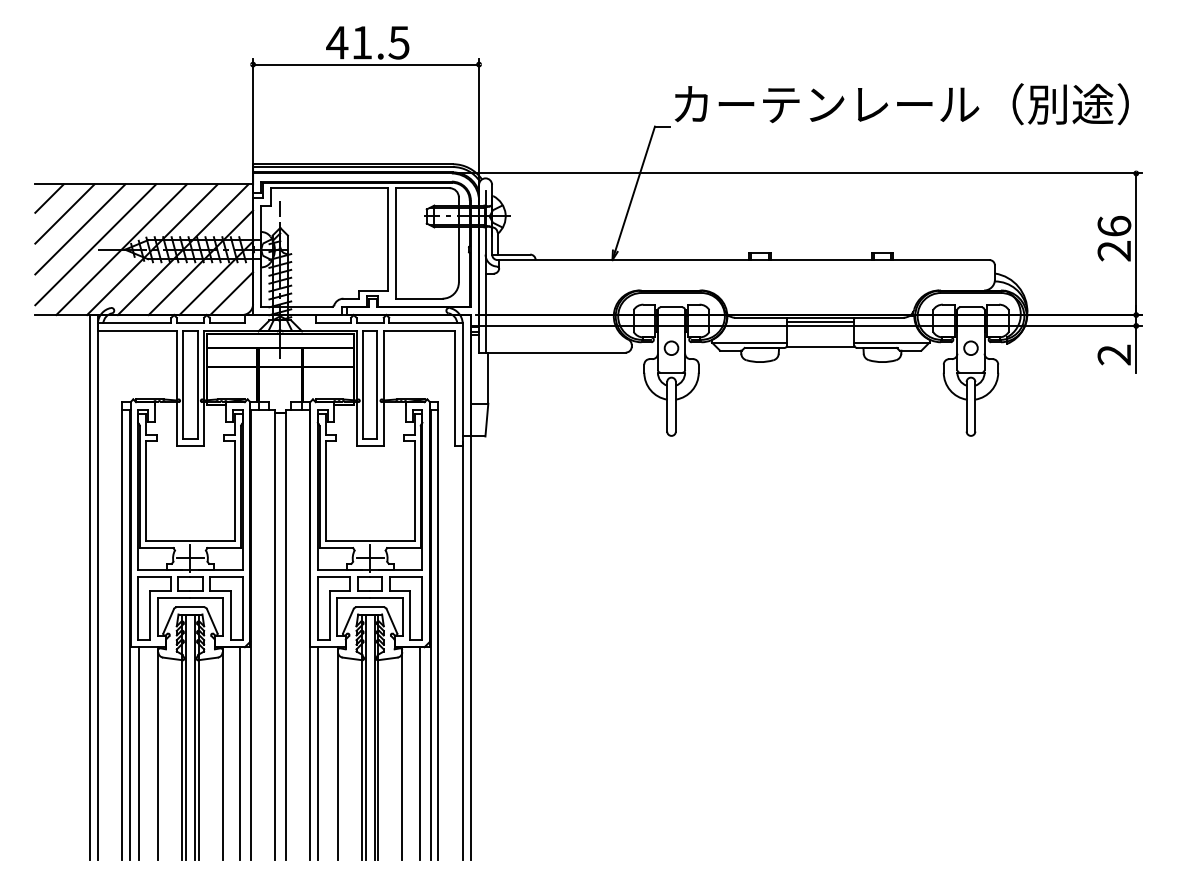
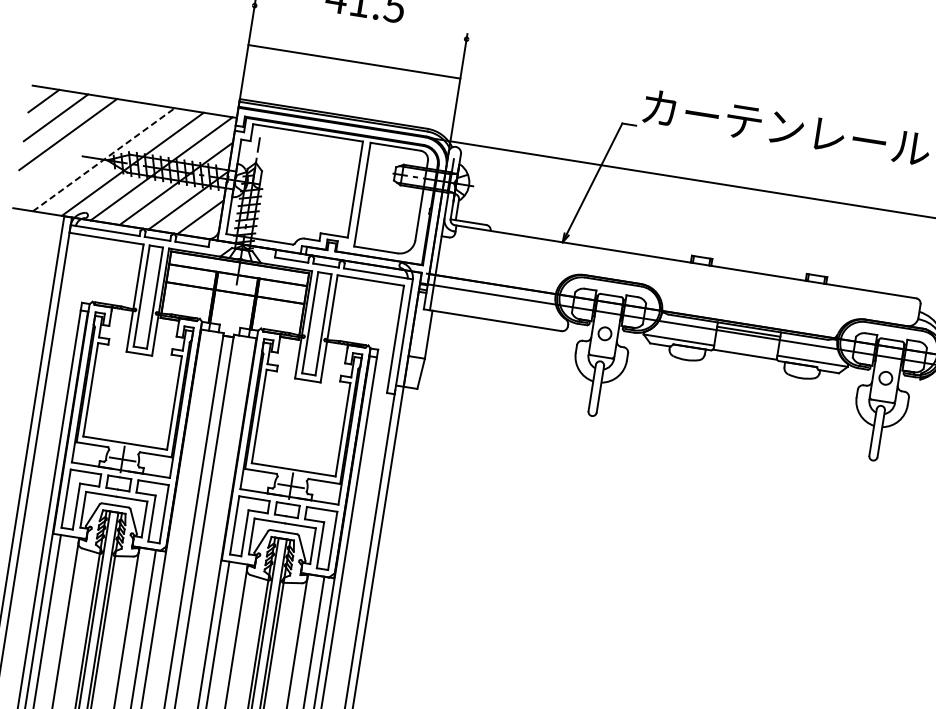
line: (366, 64) -> (354, 61), moved
line: (95, 244) -> (80, 150), removed
line: (122, 249) -> (104, 159), solid -> dashed

